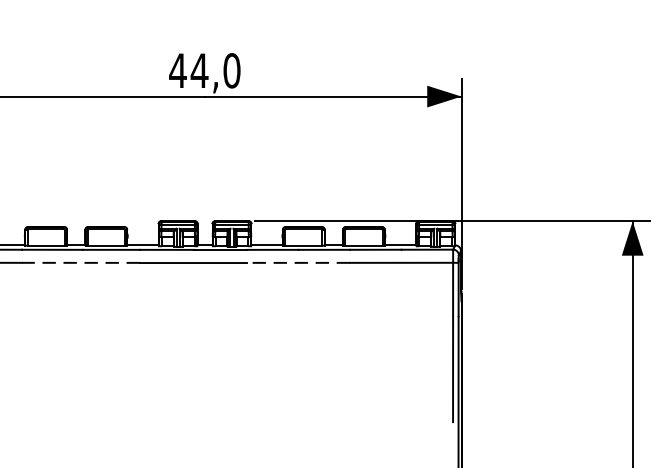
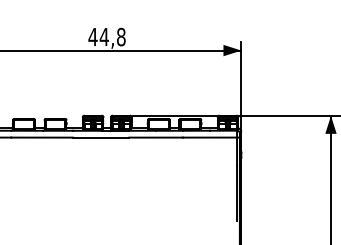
text: (230, 69) -> (120, 36), 44,0 -> 44,8
line: (81, 262) -> (42, 137), dashed -> solid
line: (299, 262) -> (156, 137), dashed -> solid

